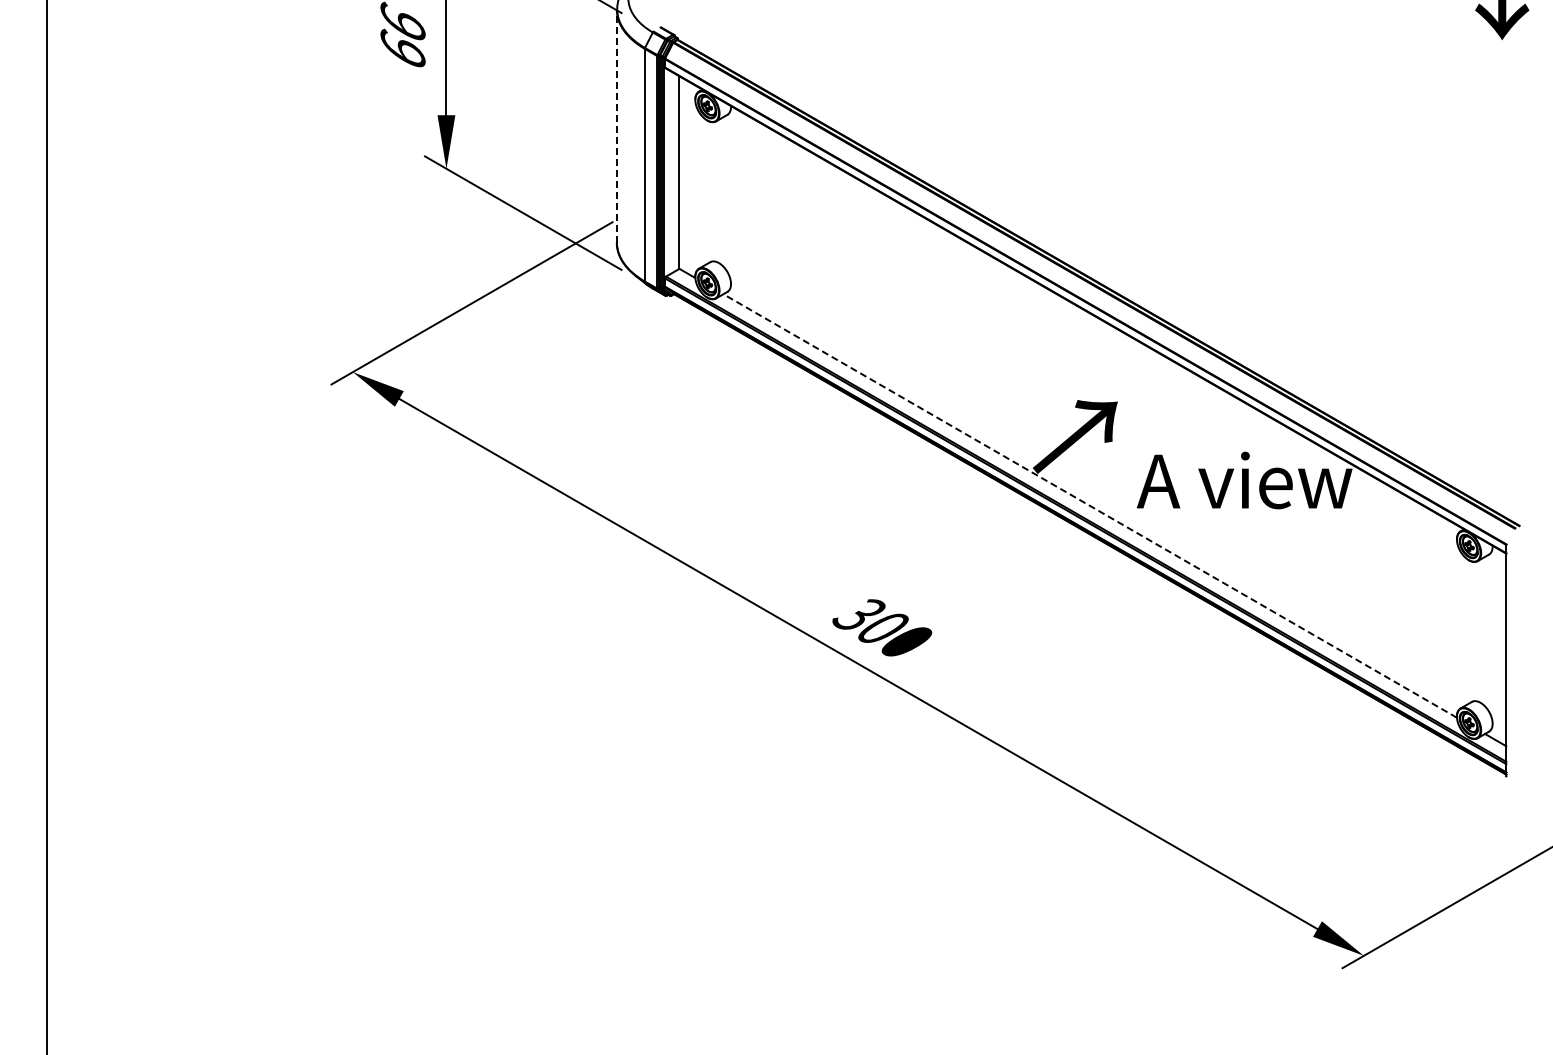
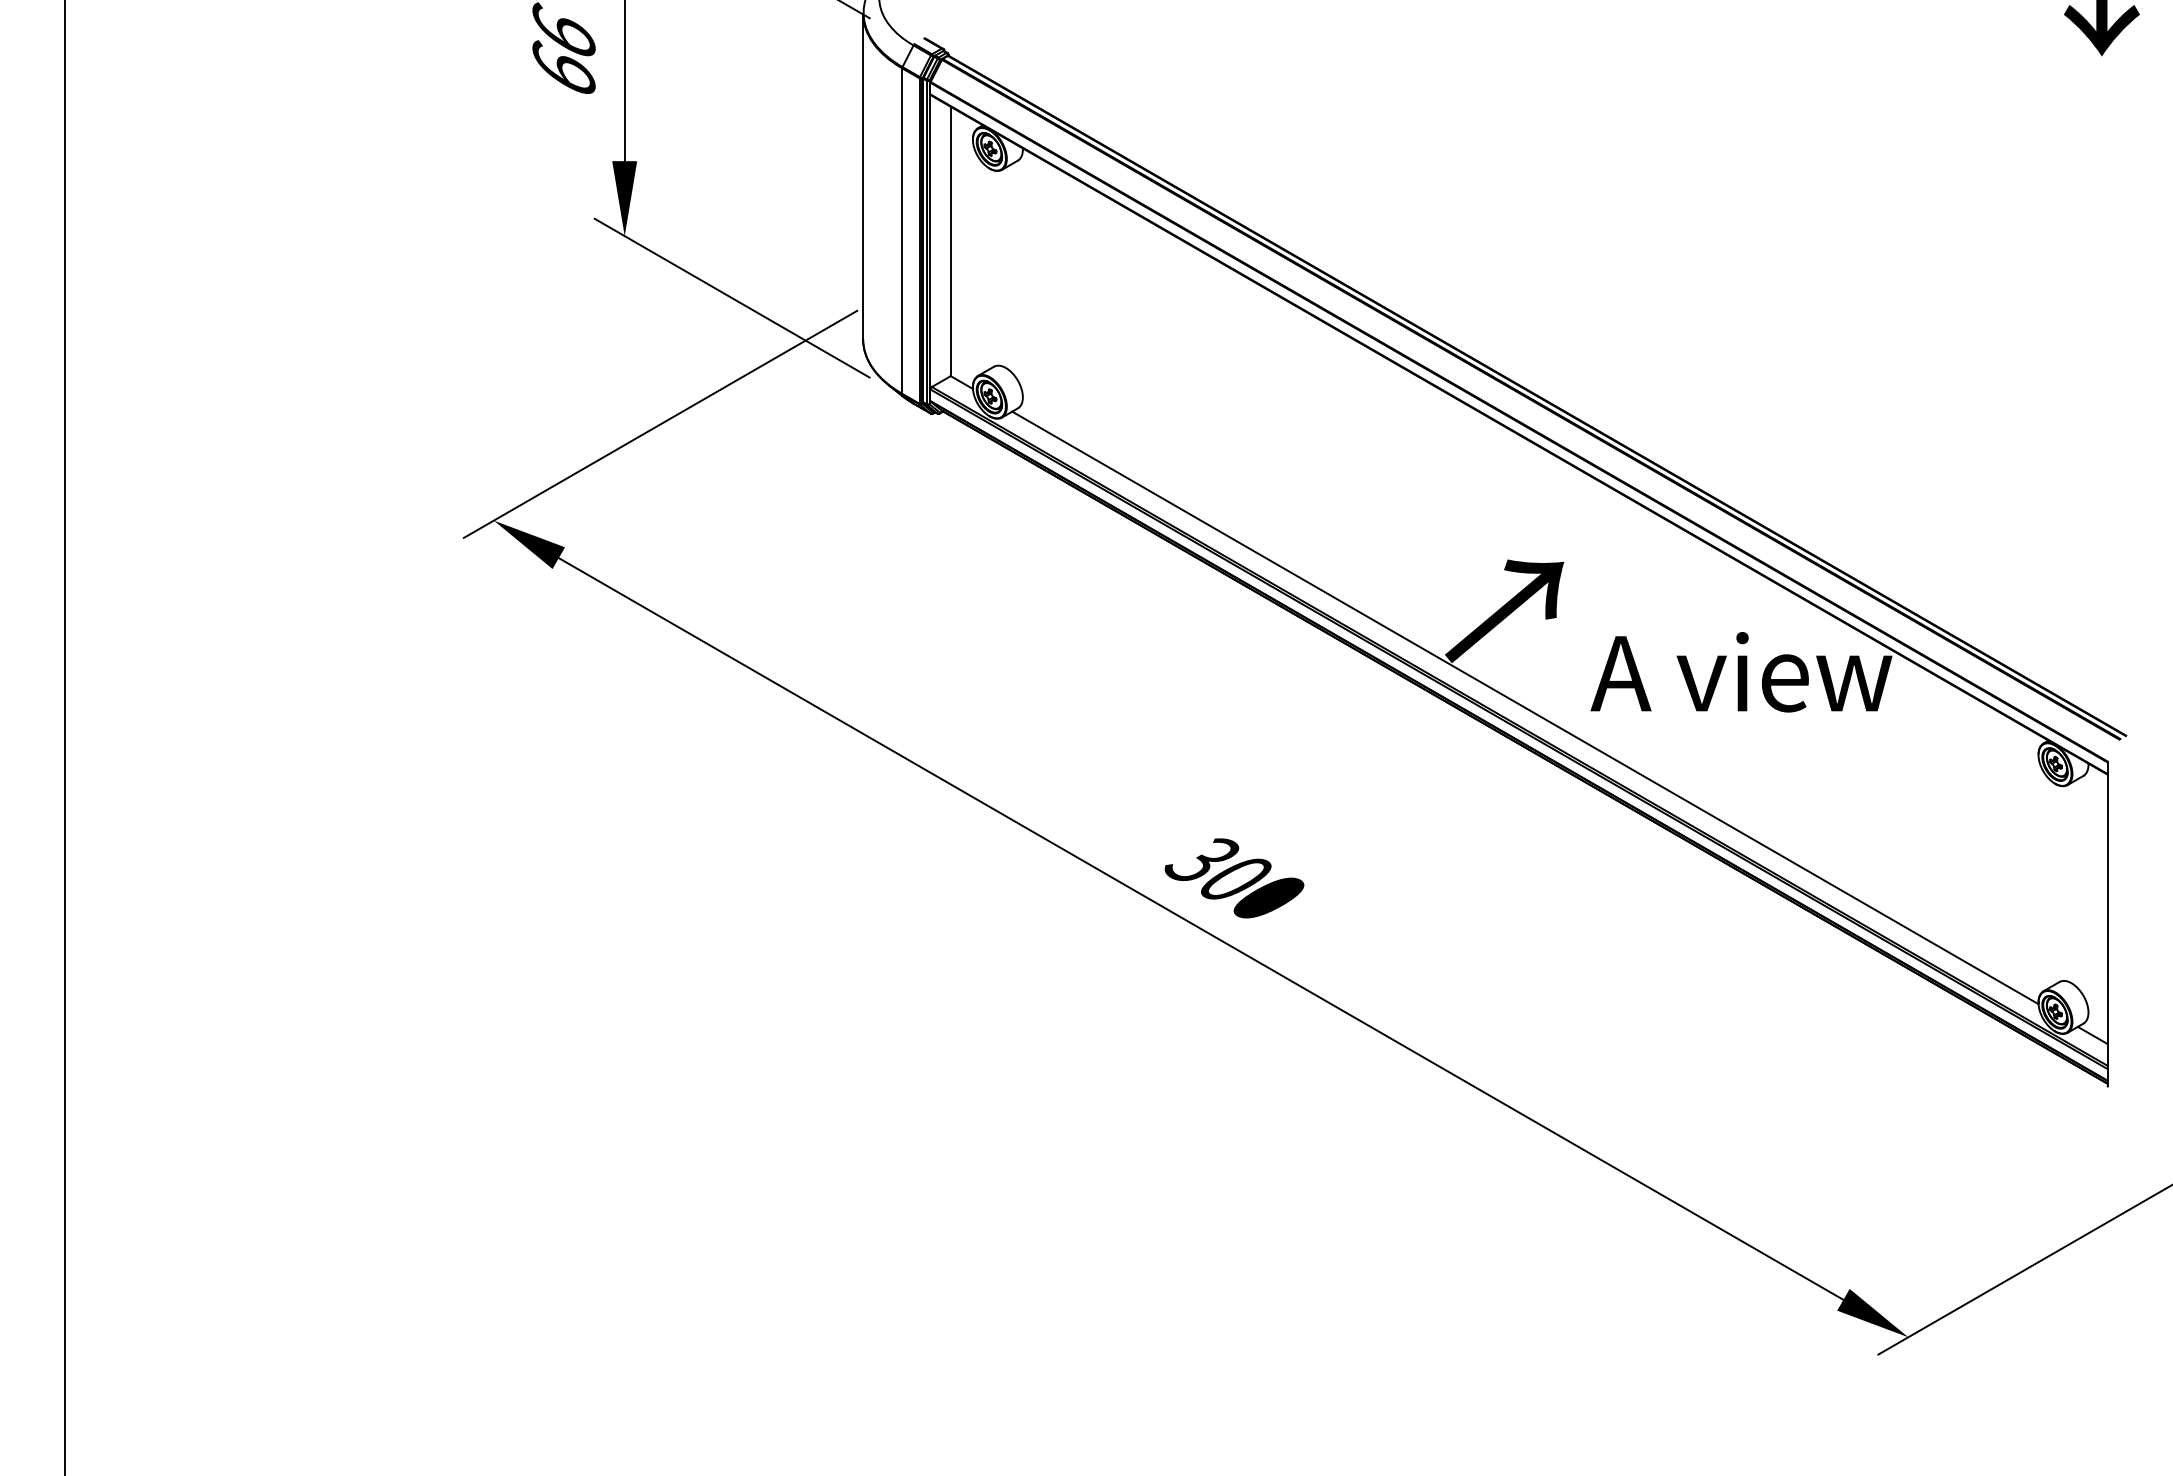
line: (616, 125) -> (862, 175), dashed -> solid
line: (1090, 506) -> (1525, 708), dashed -> solid

